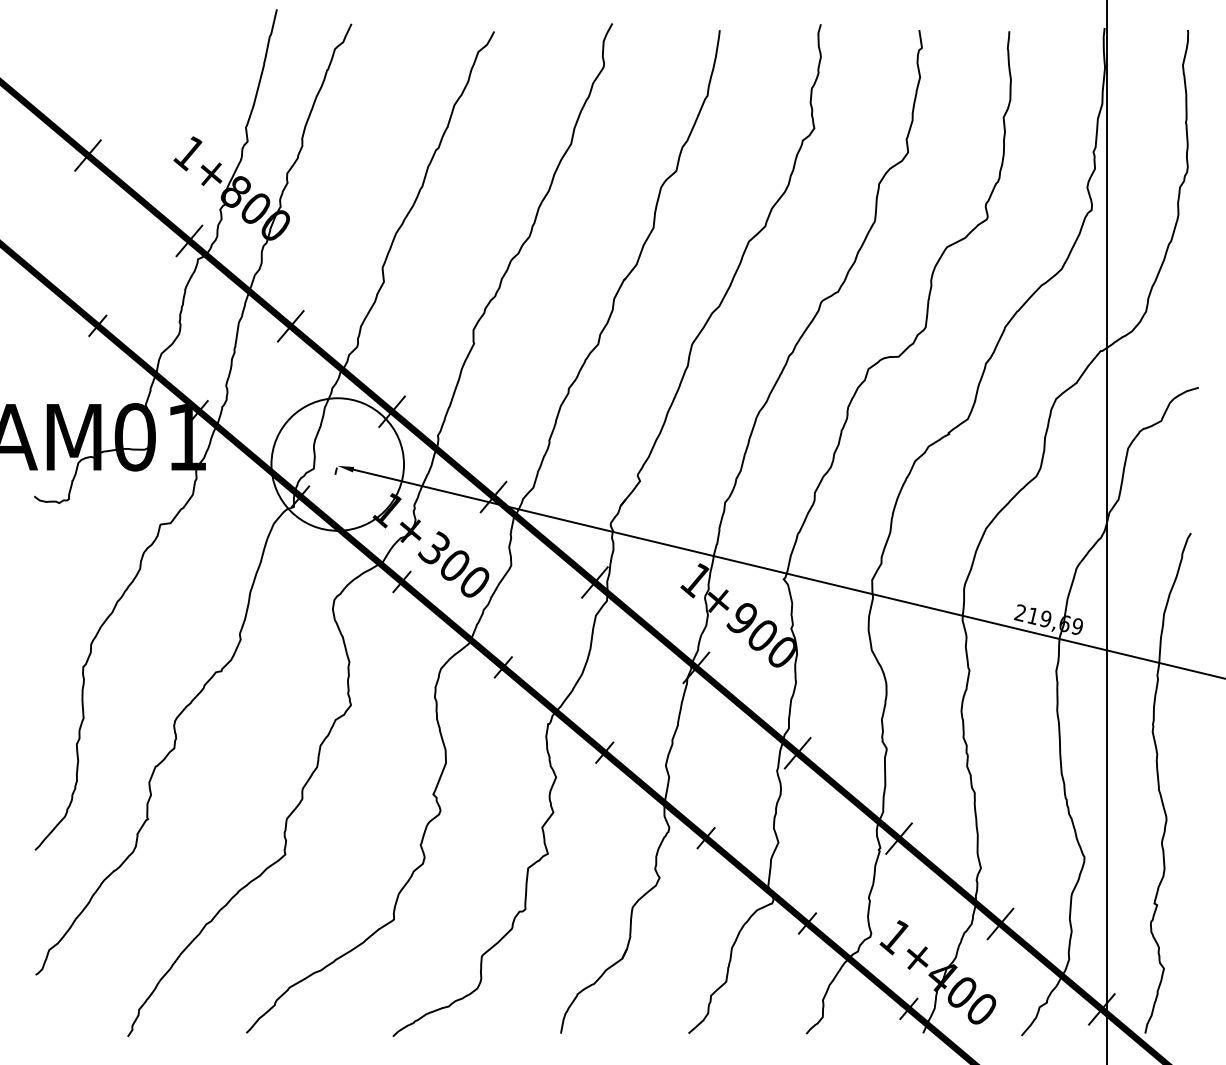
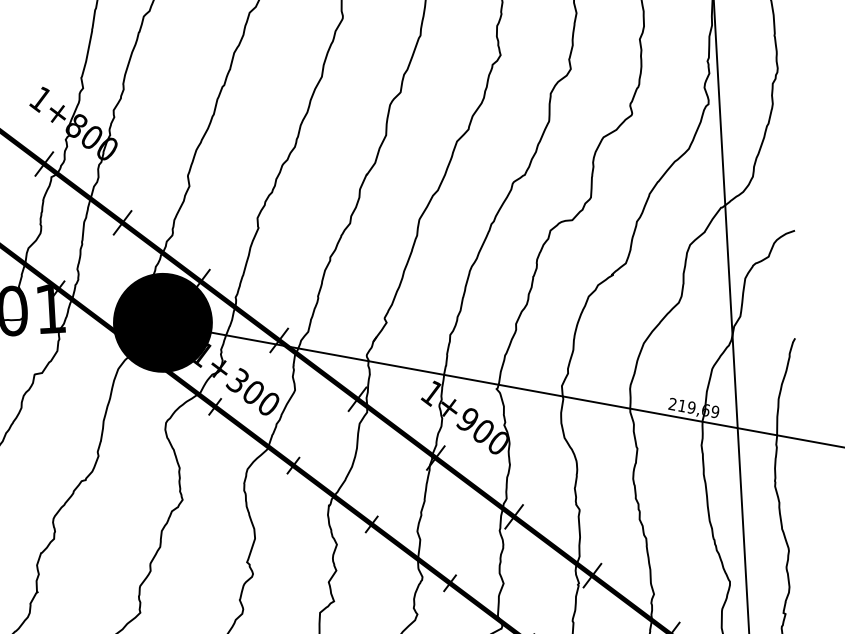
fill: (337, 464) -> (162, 322), added

